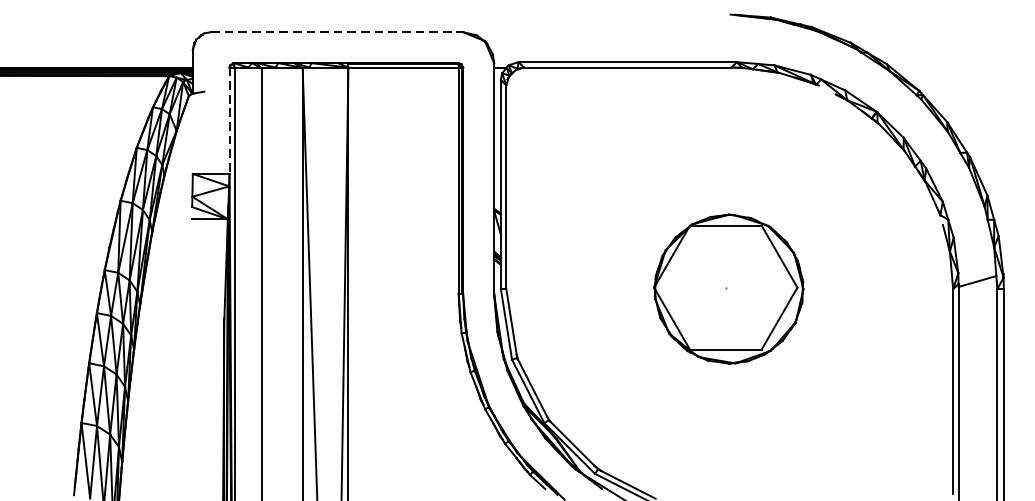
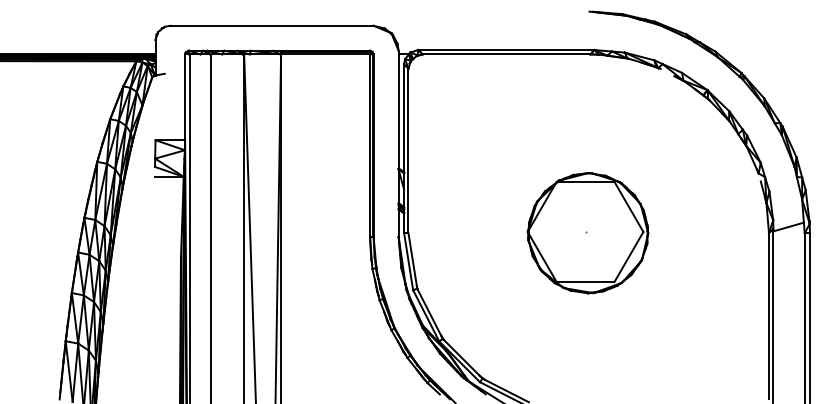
line: (336, 31) -> (271, 25), dashed -> solid
line: (229, 120) -> (185, 97), dashed -> solid

